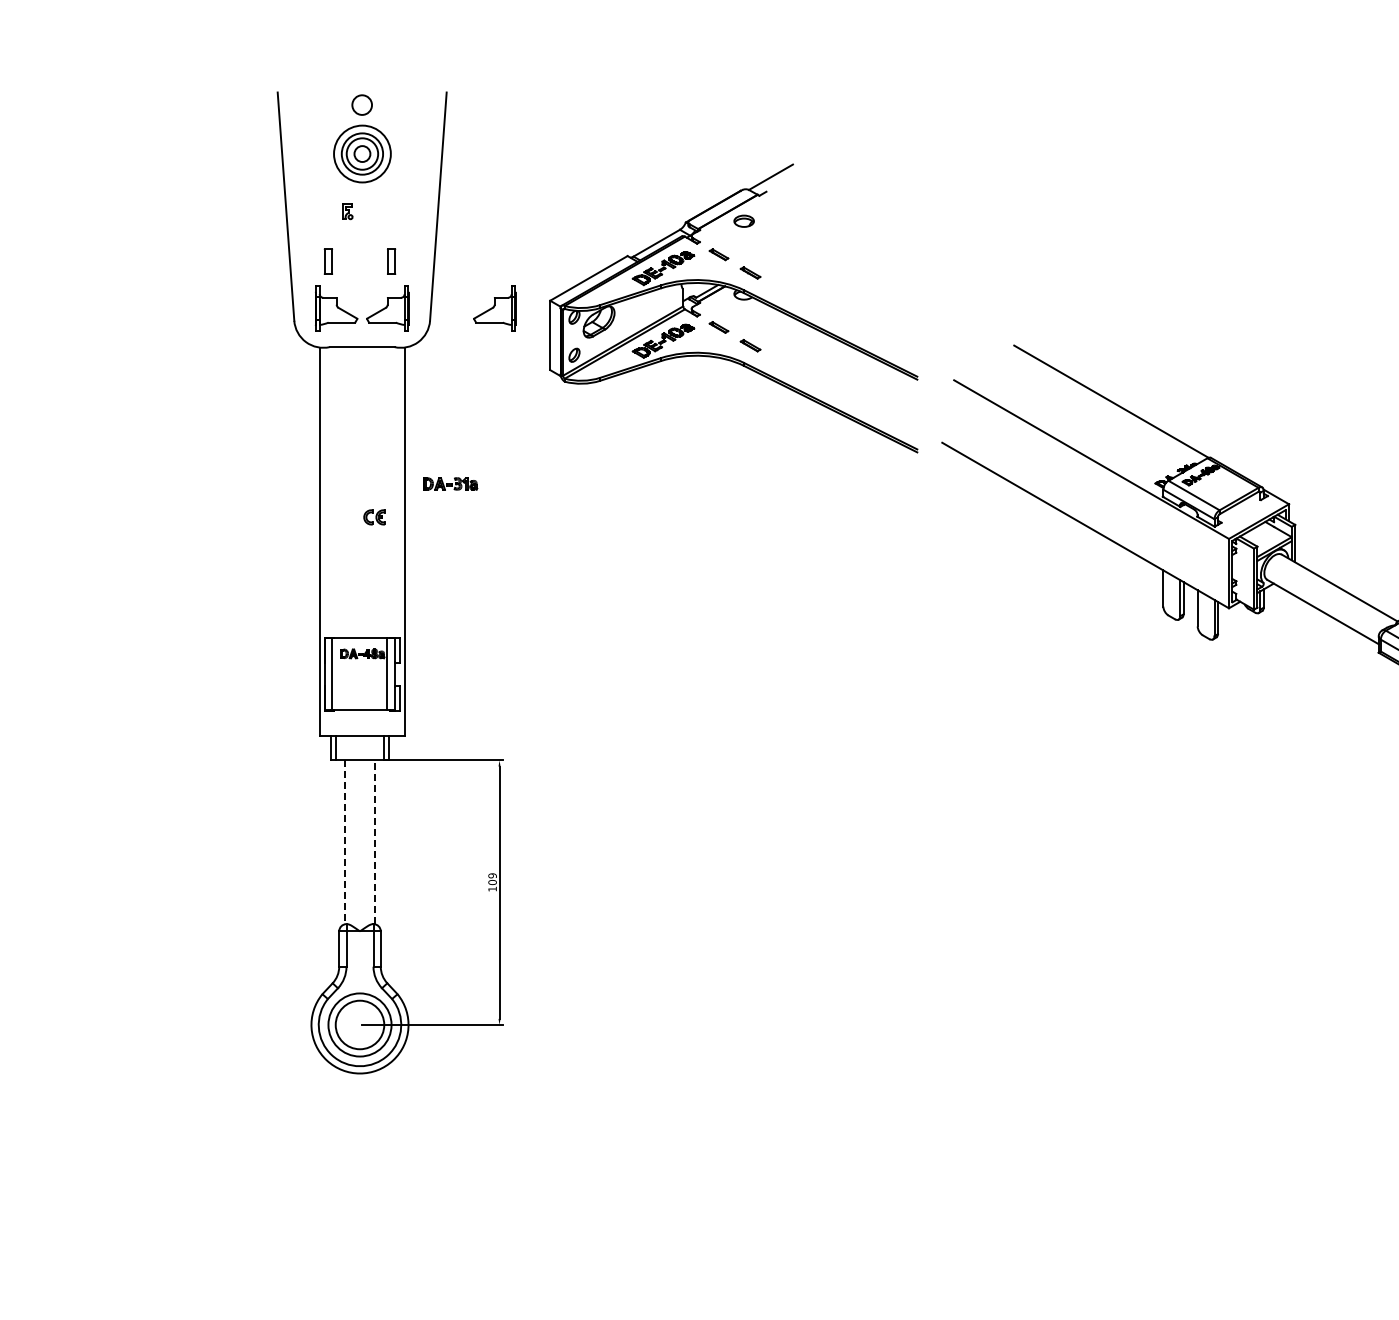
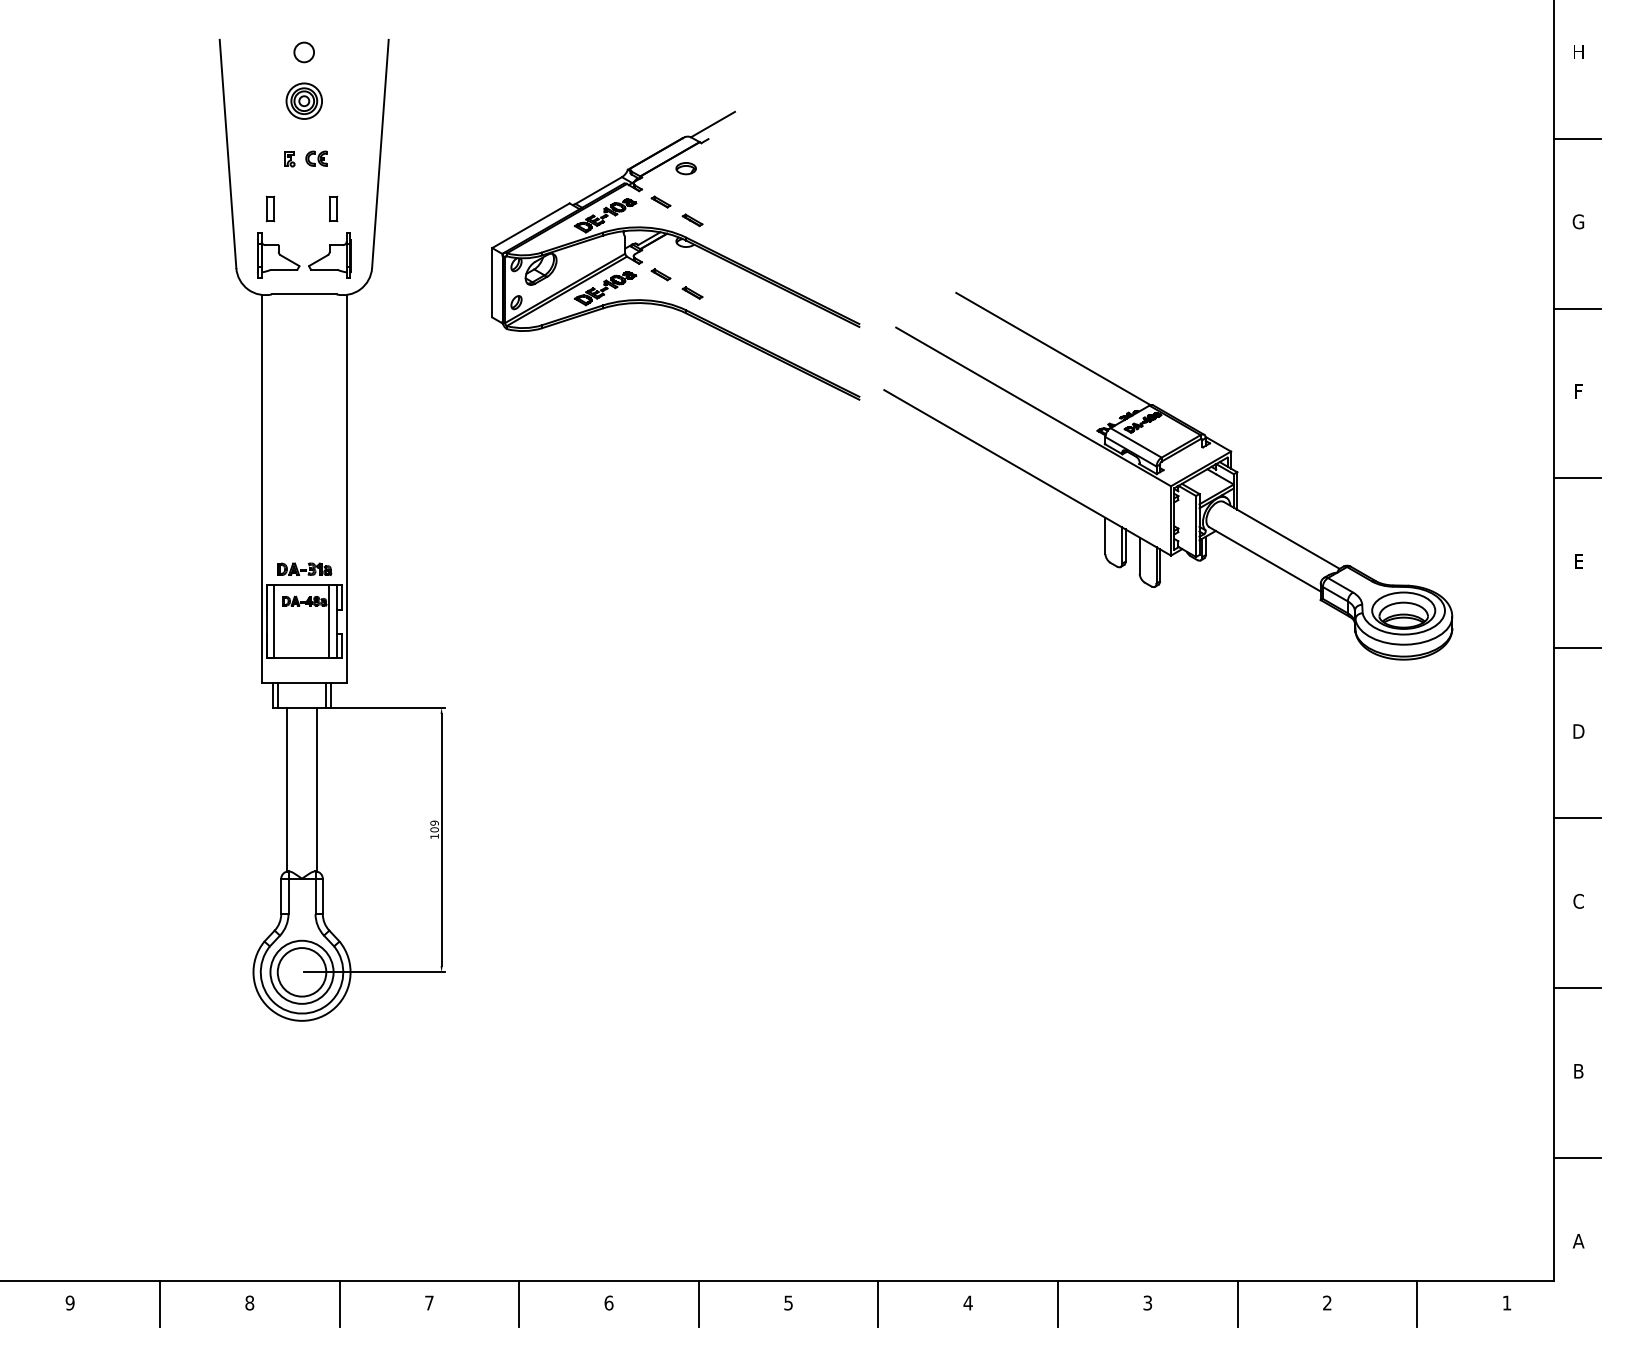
part: (361, 153) -> (303, 100), size x0.62
part: (494, 308) -> (436, 255), removed
part: (450, 483) -> (304, 568), moved
part: (374, 517) -> (316, 158), moved
line: (345, 842) -> (287, 789), dashed -> solid
line: (374, 842) -> (316, 789), dashed -> solid

